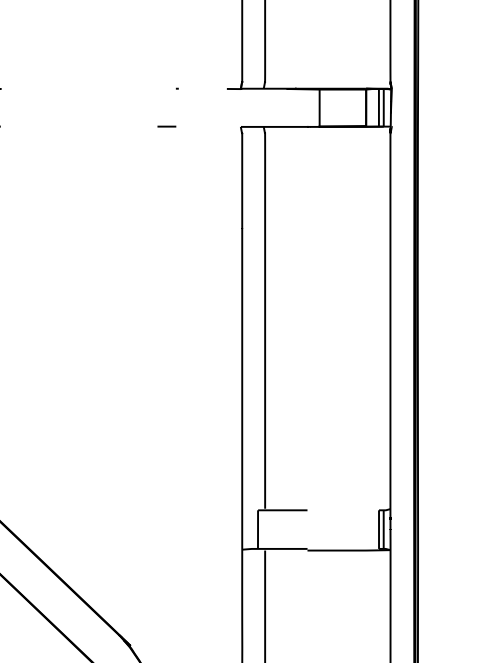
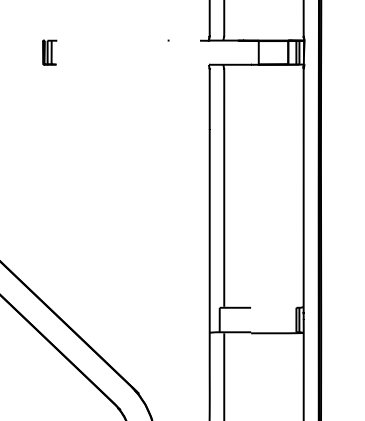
line: (166, 126) -> (161, 64), removed

